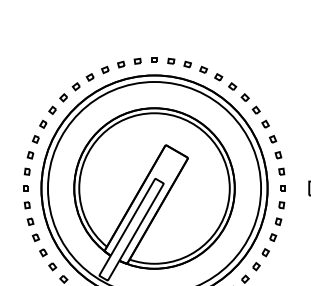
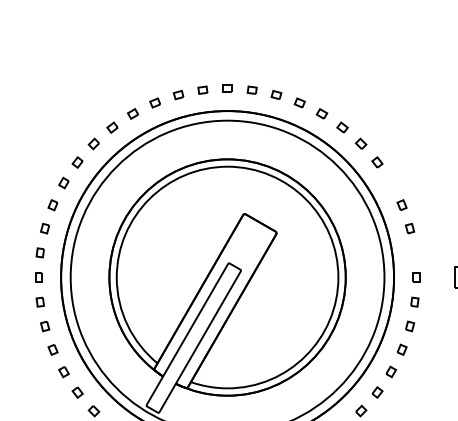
part: (265, 123) -> (390, 181), removed
part: (281, 171) -> (414, 252), removed

